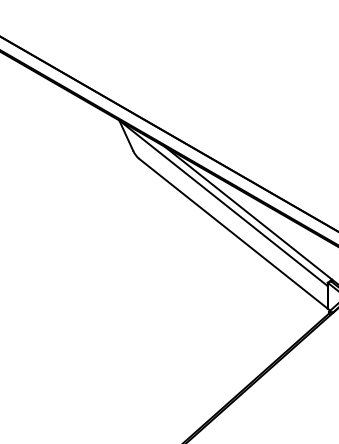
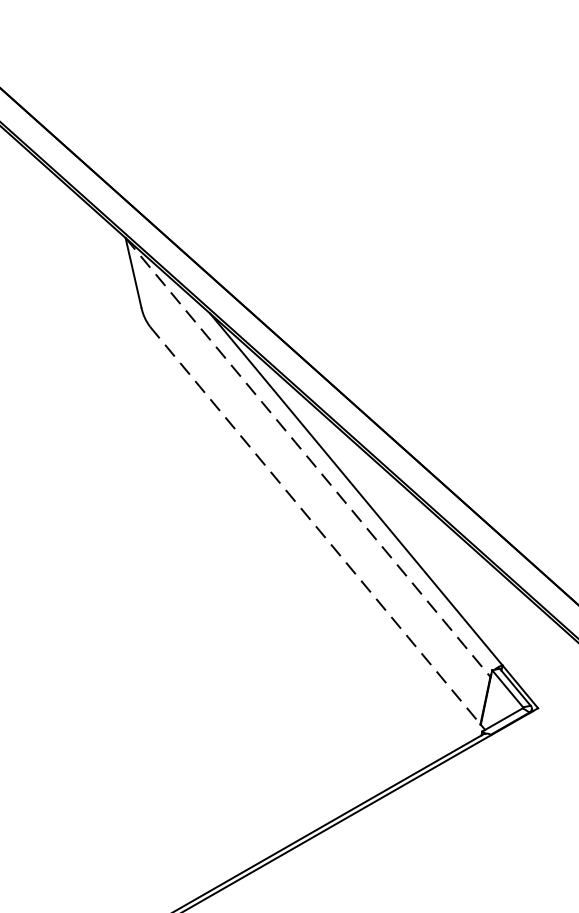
line: (223, 203) -> (307, 458), solid -> dashed
line: (233, 233) -> (315, 525), solid -> dashed

